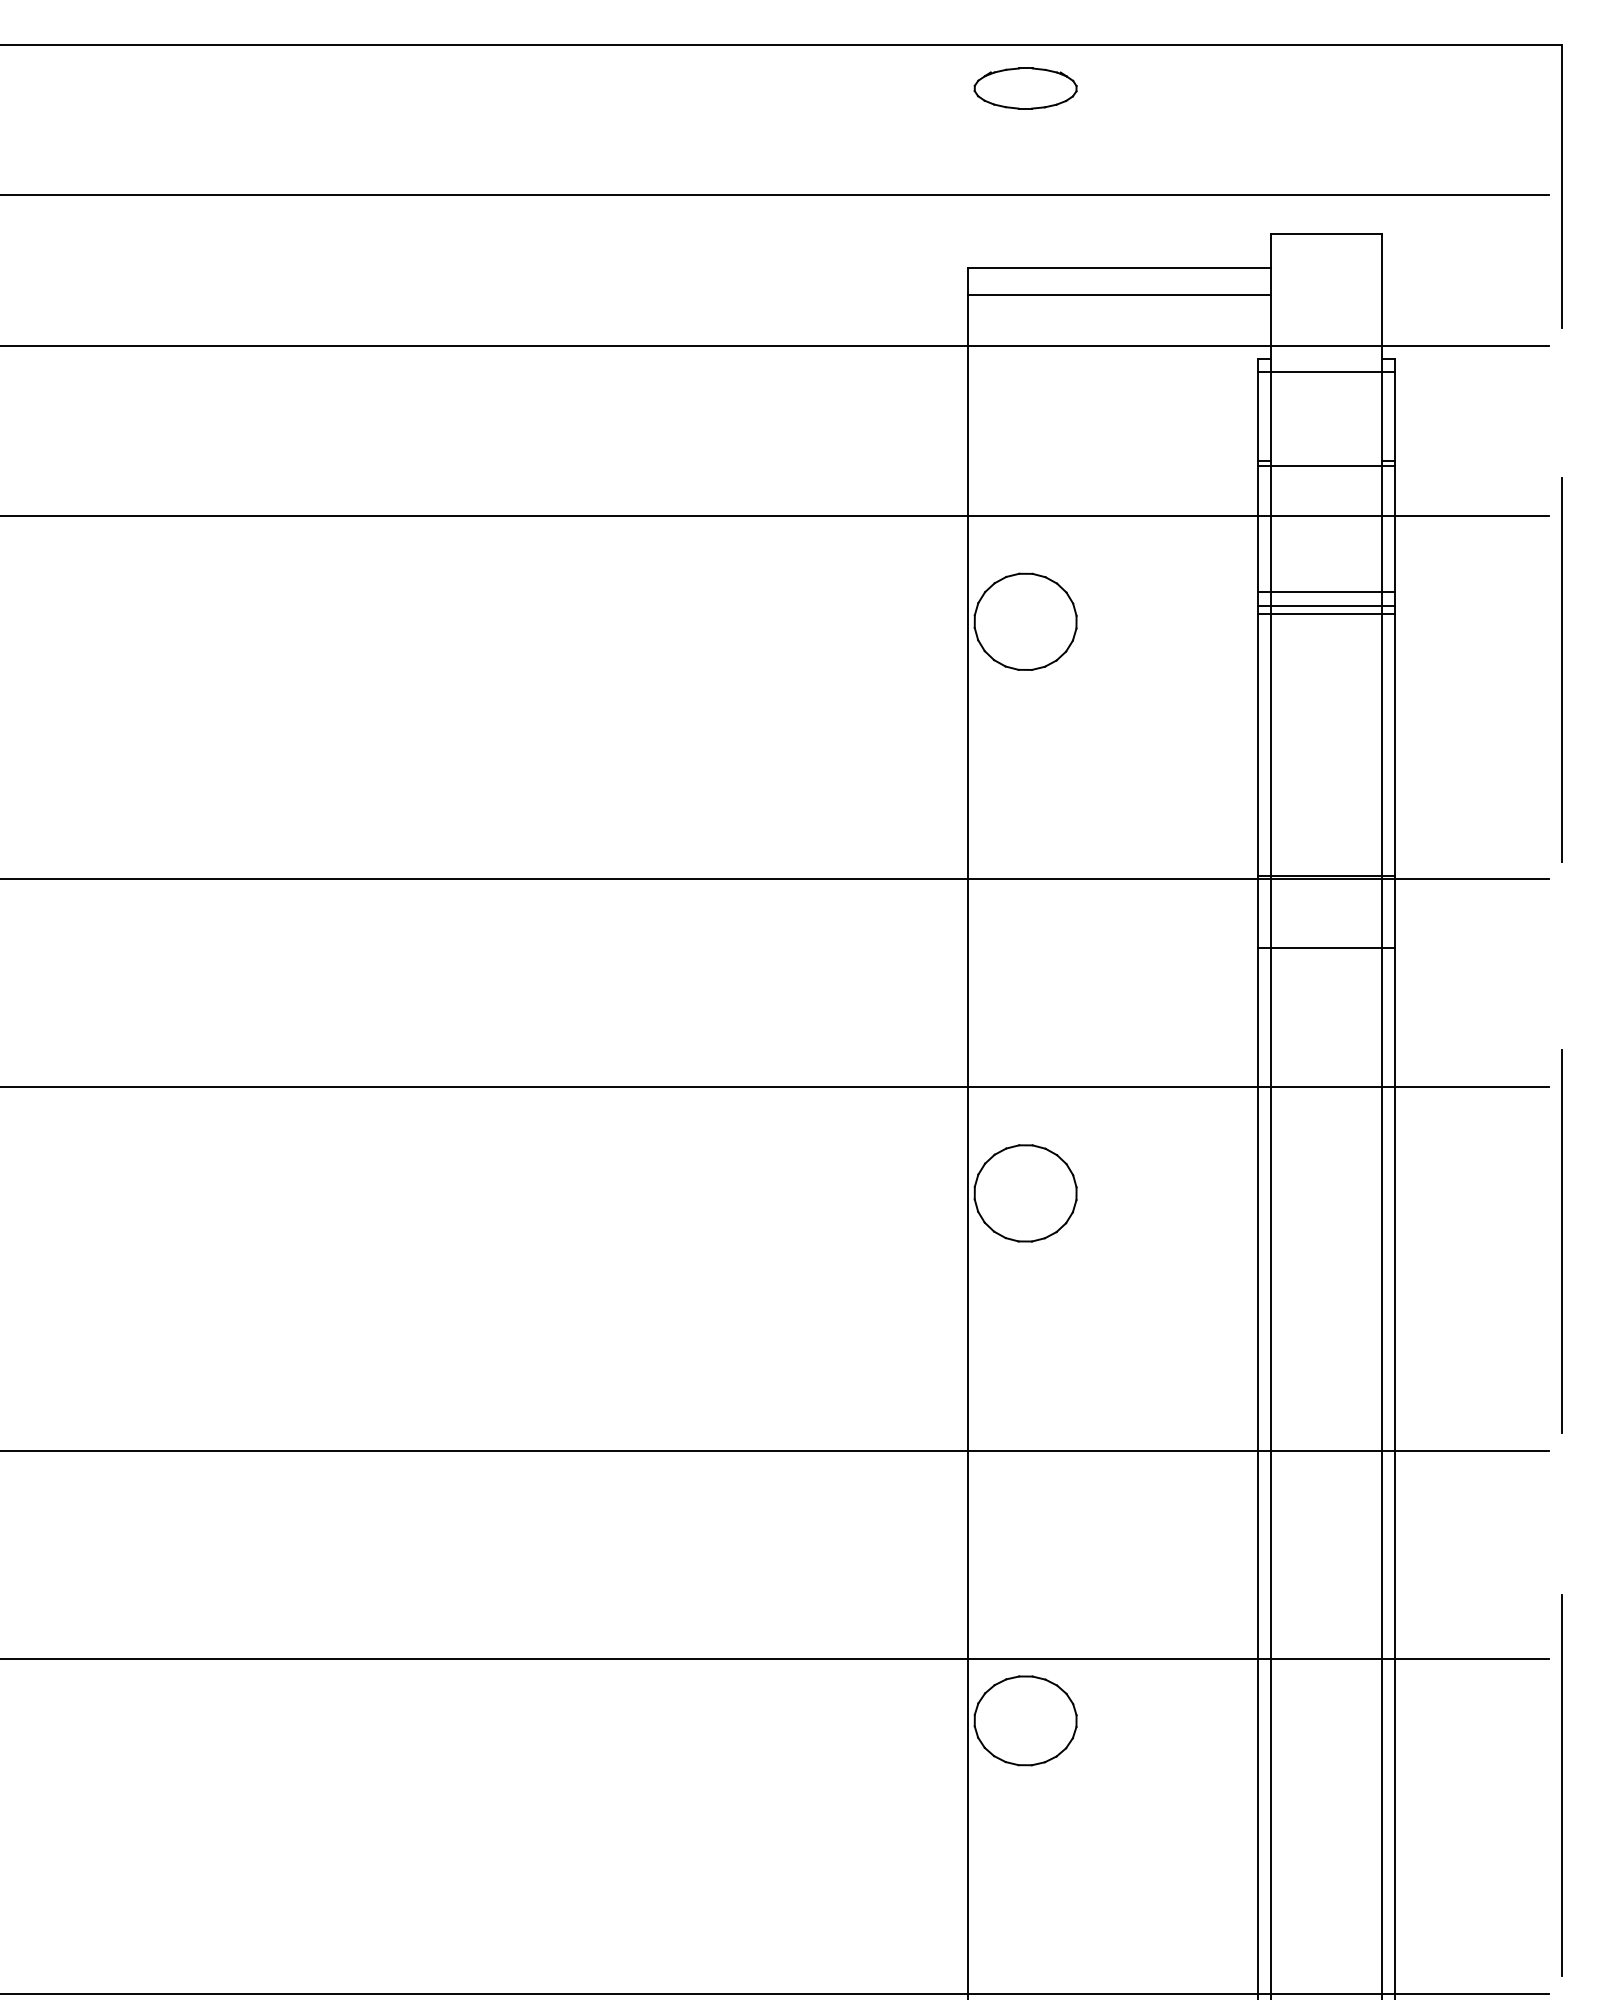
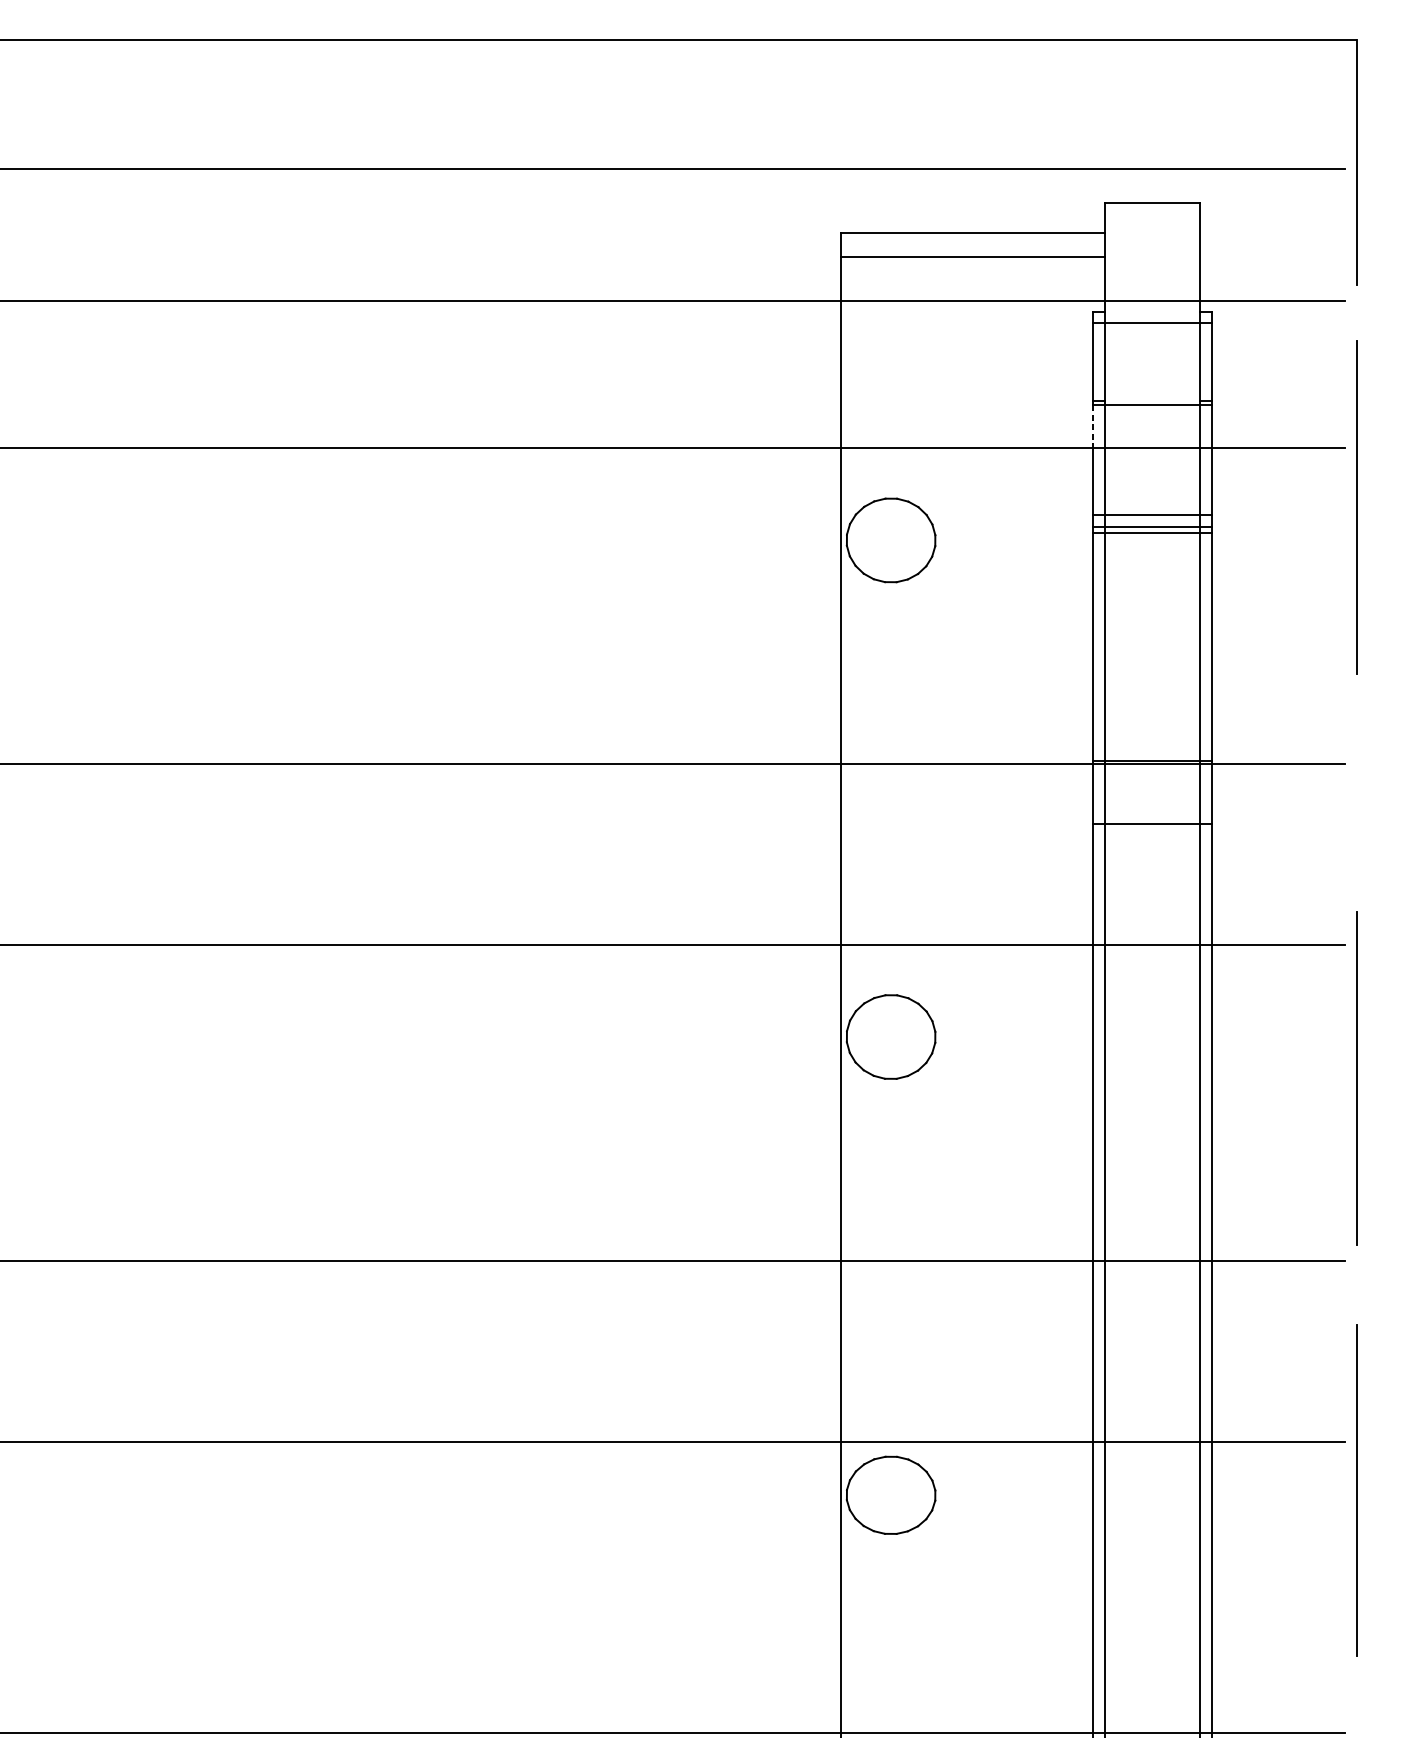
part: (1025, 88) -> (890, 76), removed
line: (1257, 490) -> (1092, 426), solid -> dashed
line: (1561, 669) -> (1356, 507), moved
line: (1561, 1785) -> (1356, 1490), moved

